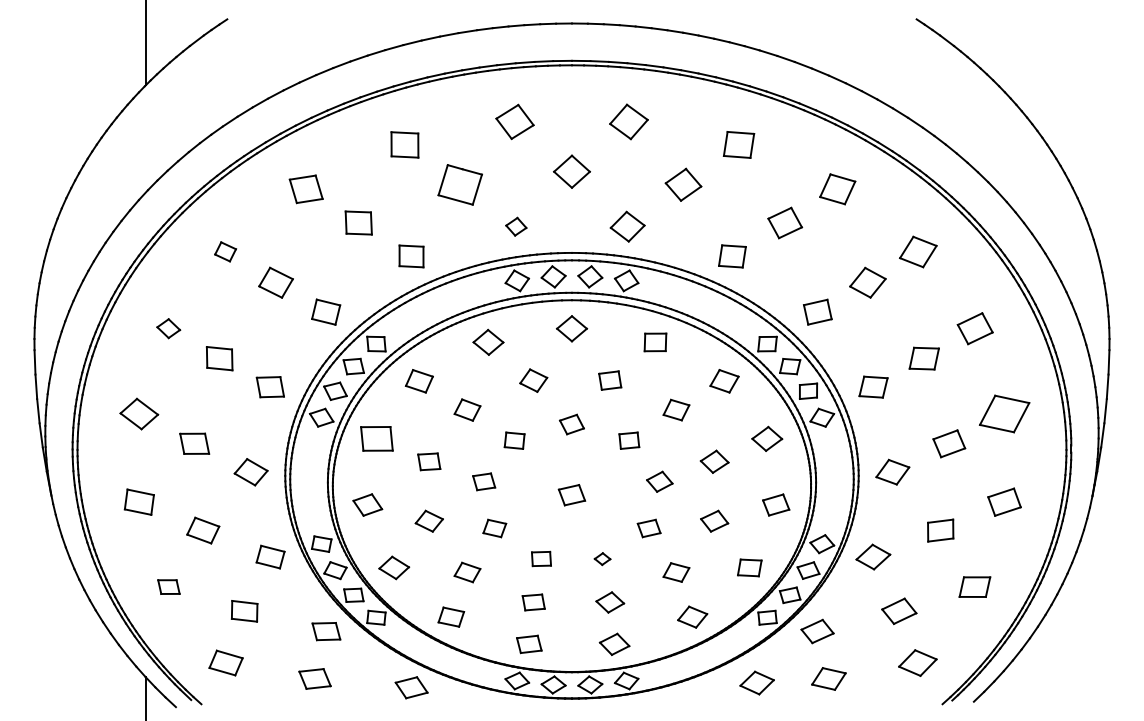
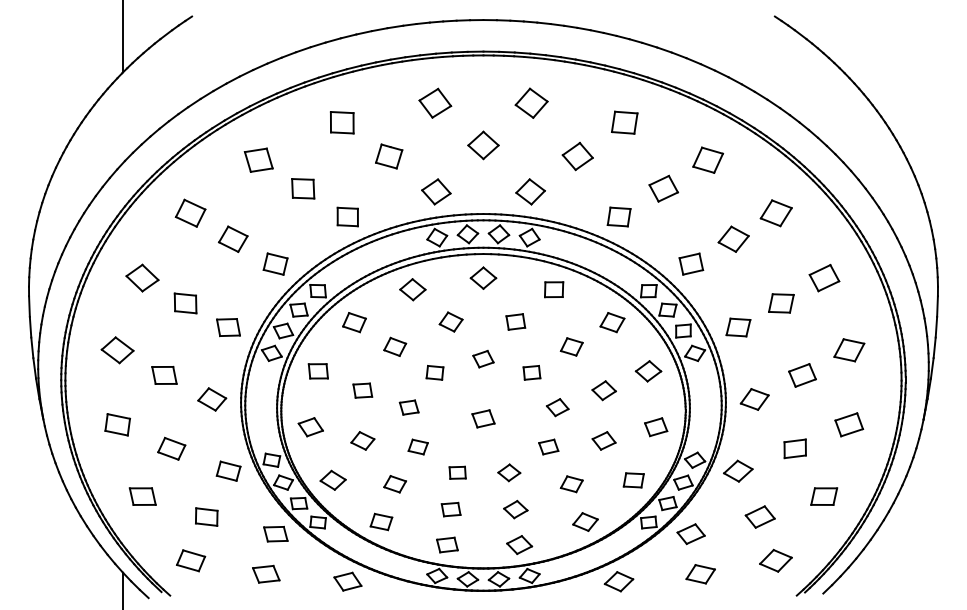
part: (460, 184) -> (389, 156), size x0.71
part: (516, 226) -> (436, 191), size x1.67
part: (225, 251) -> (190, 212), size x1.67
part: (168, 327) -> (142, 277), size x1.67
part: (1004, 414) -> (849, 350), size x0.71
part: (375, 439) -> (317, 371), size x0.71
part: (602, 558) -> (509, 472), size x1.67
part: (168, 586) -> (142, 496), size x1.43
part: (756, 682) -> (618, 581), moved

